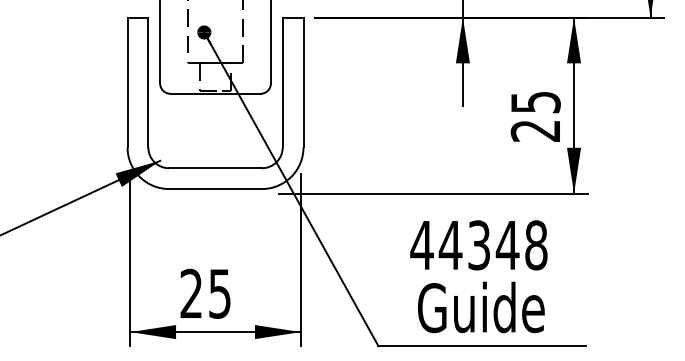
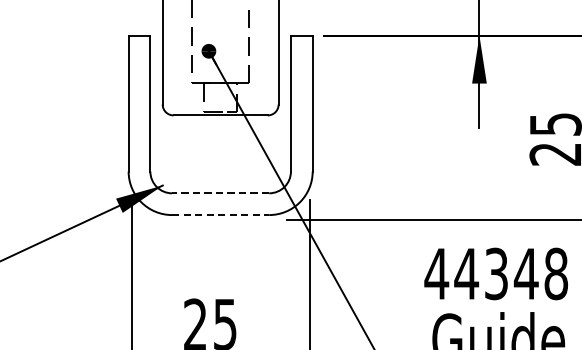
line: (215, 168) -> (220, 193), solid -> dashed
line: (216, 189) -> (221, 215), solid -> dashed

